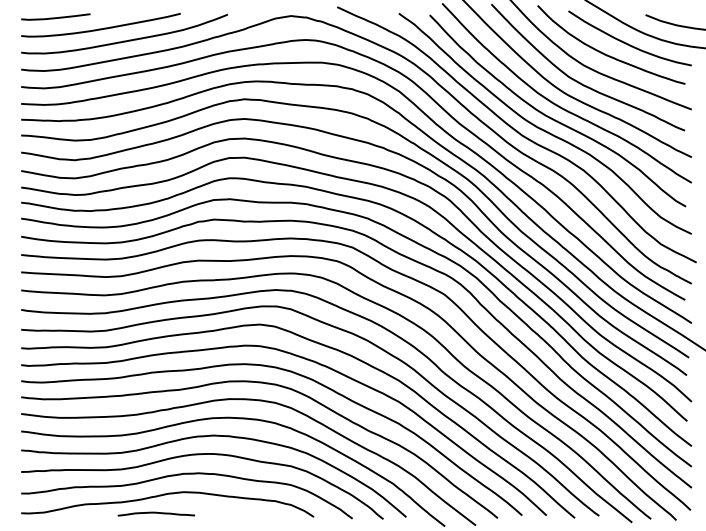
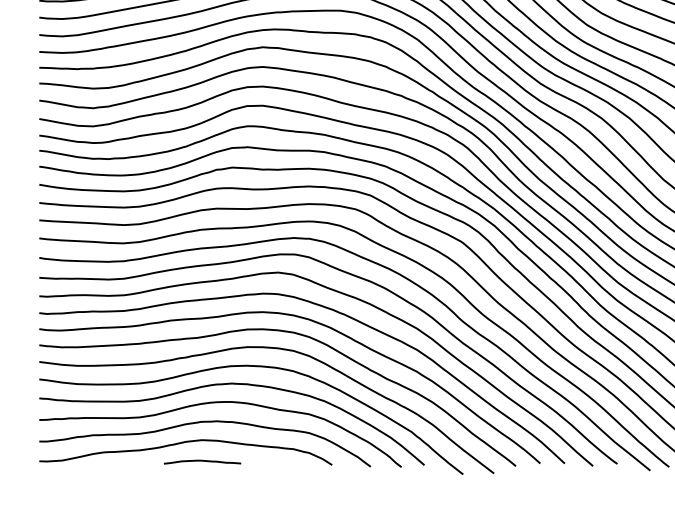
curve: (155, 513) -> (201, 461), moved

